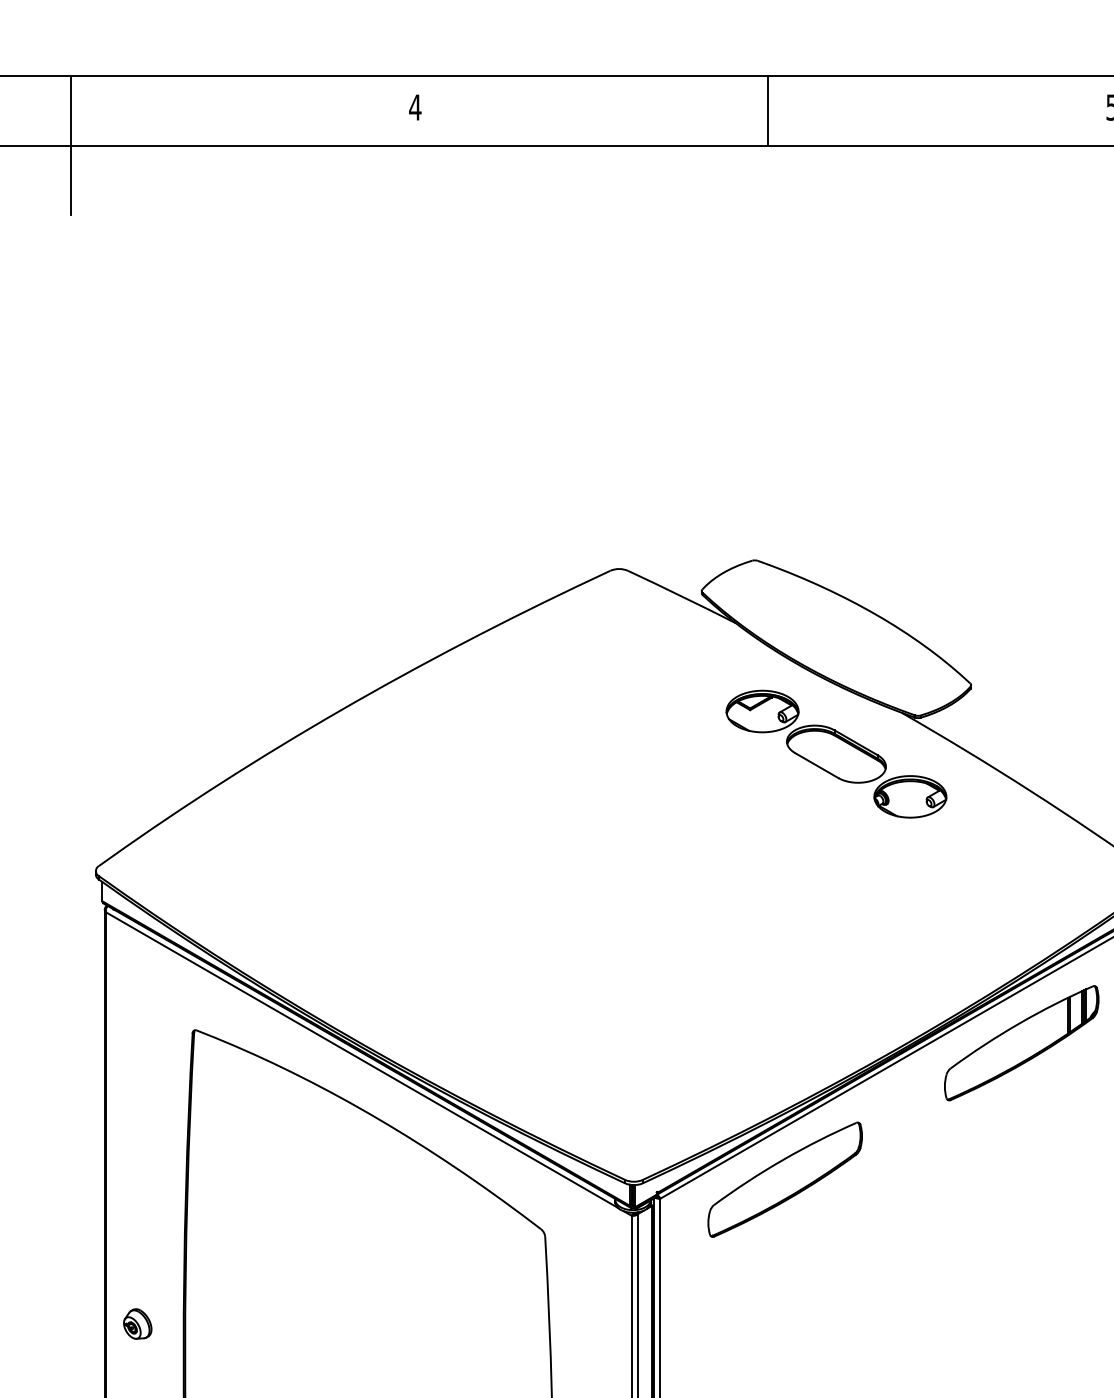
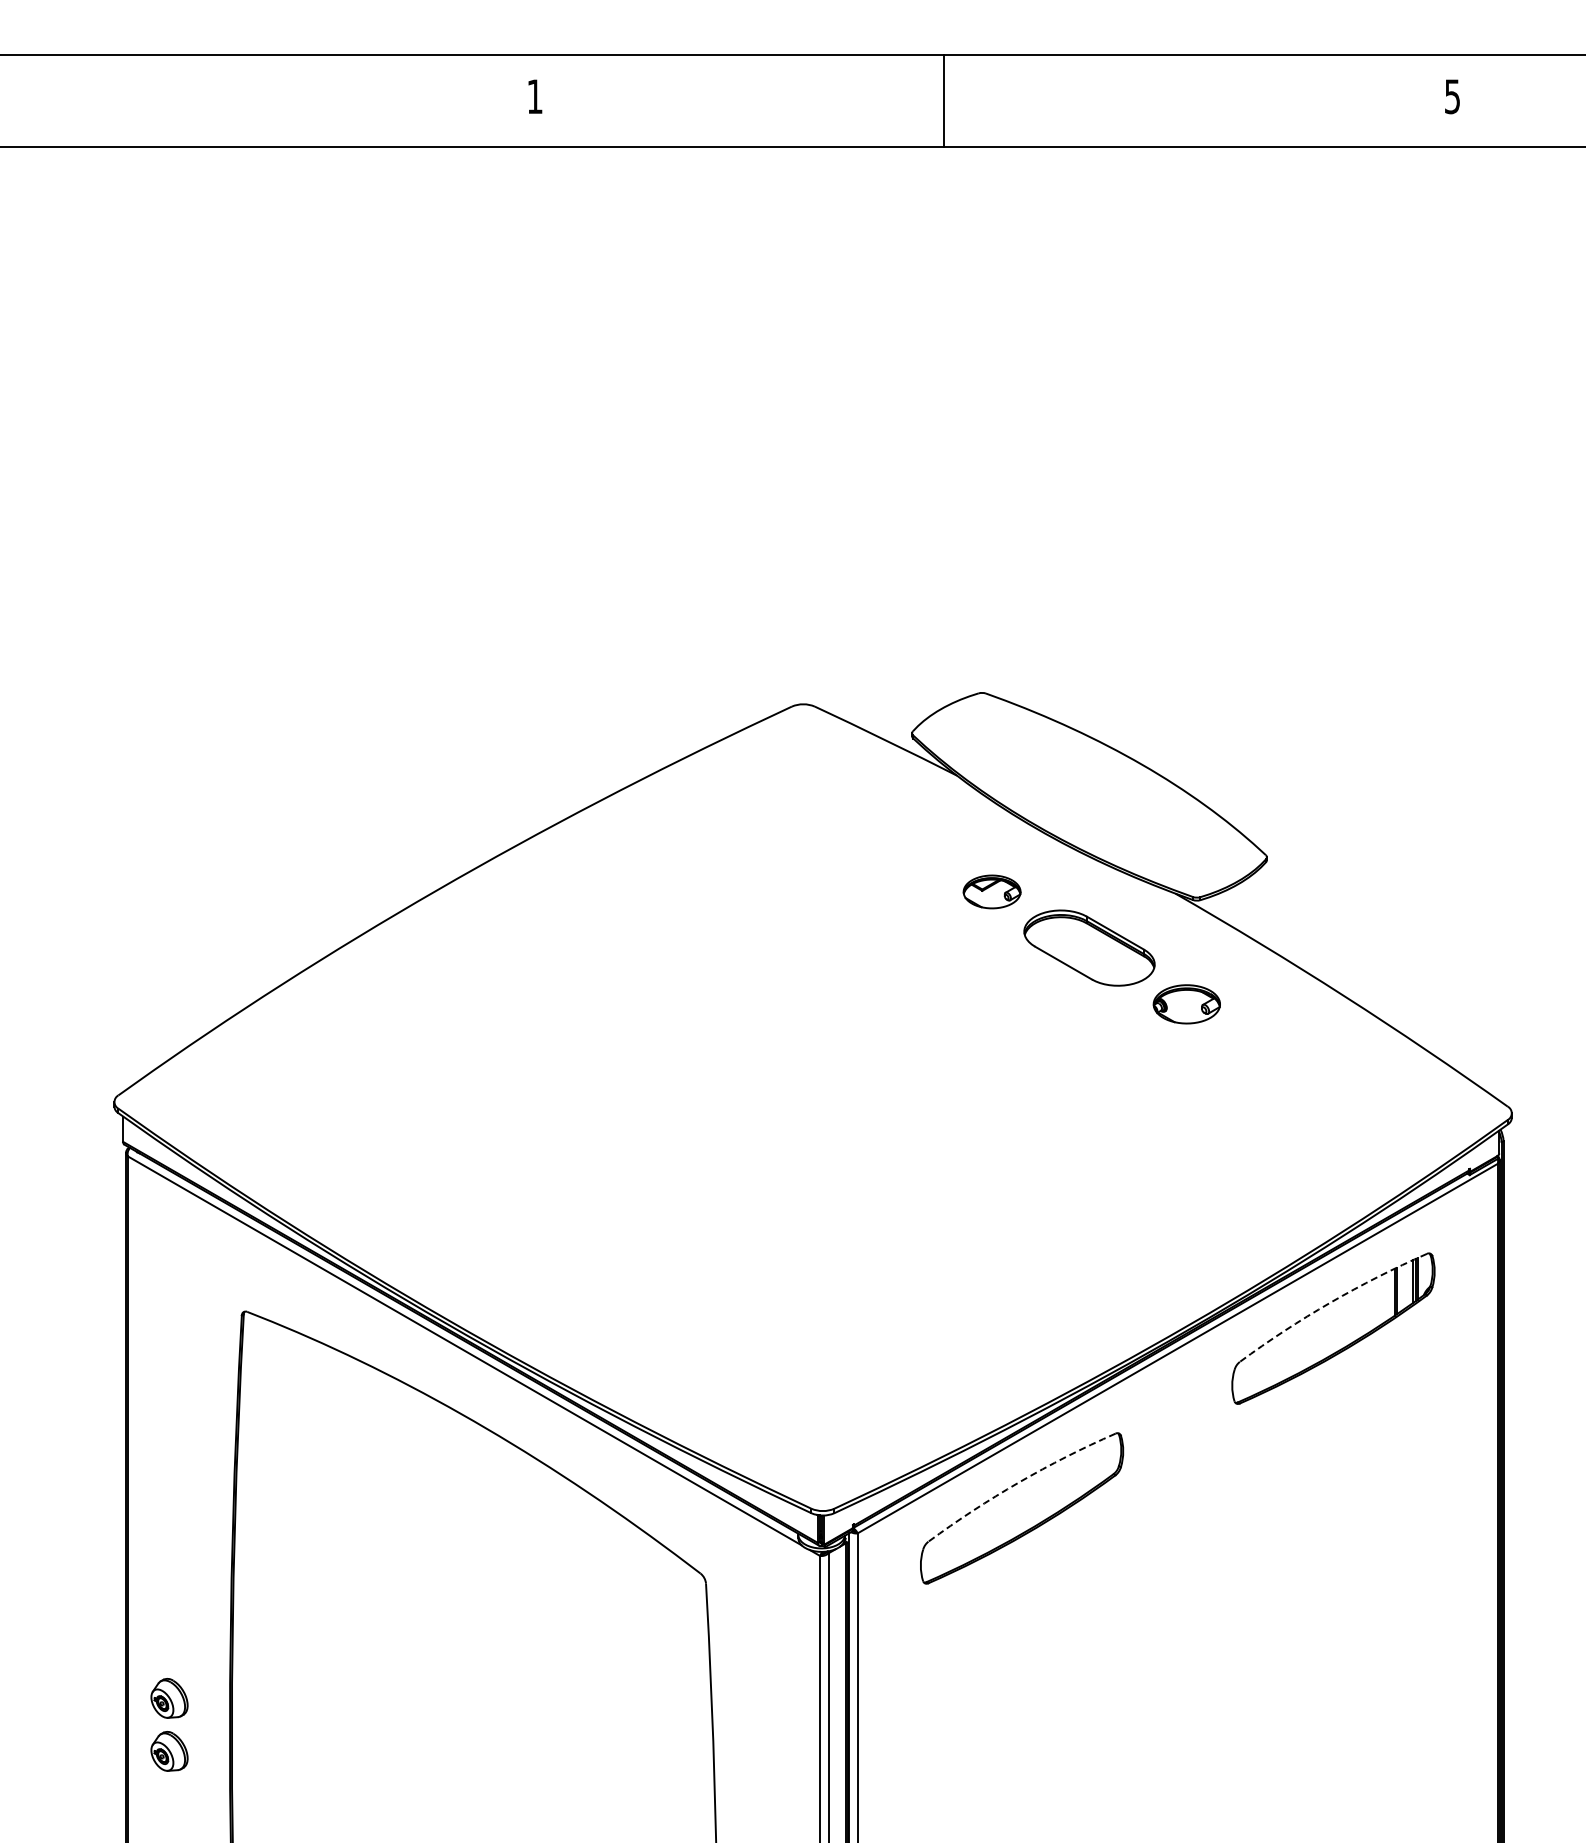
text: (414, 107) -> (534, 96), 4 -> 1
line: (768, 111) -> (944, 101), moved
line: (70, 145) -> (81, 146), removed
part: (762, 711) -> (991, 891), size x0.6
part: (910, 797) -> (1186, 1004), size x0.7
arc: (1019, 1023) -> (1330, 1302), solid -> dashed
arc: (783, 1160) -> (1019, 1482), solid -> dashed
part: (137, 1364) -> (169, 1751), added

